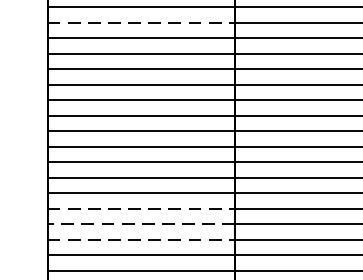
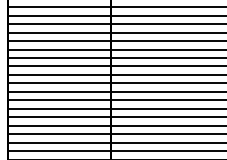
line: (141, 23) -> (59, 24), dashed -> solid
line: (141, 208) -> (59, 125), dashed -> solid
line: (139, 224) -> (58, 134), dashed -> solid
line: (141, 239) -> (59, 142), dashed -> solid

